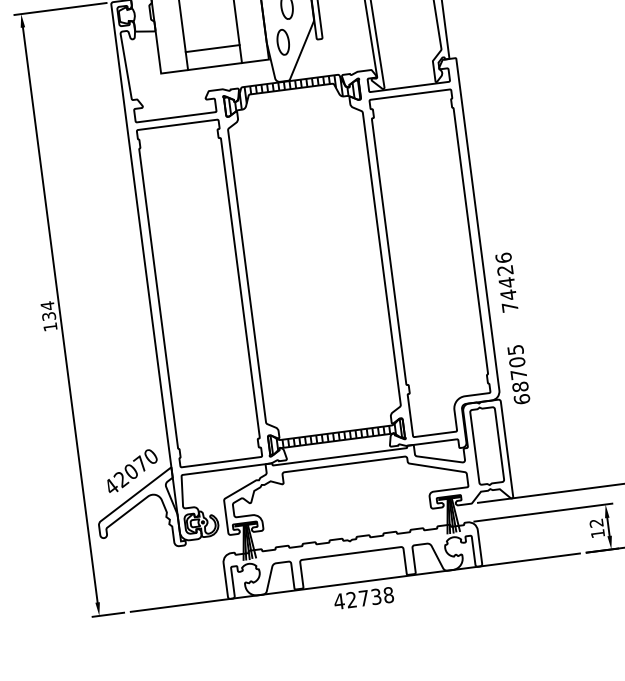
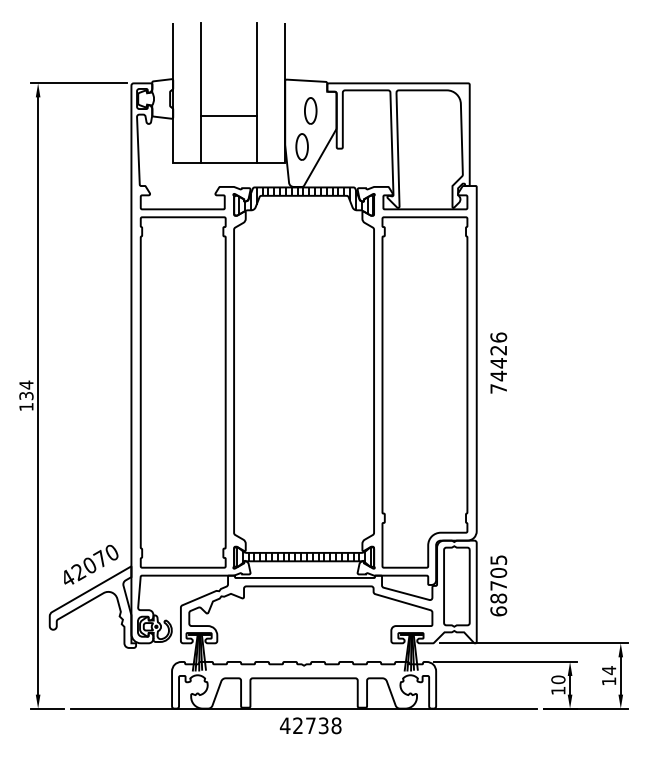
line: (213, 49) -> (229, 116), moved
text: (506, 282) -> (498, 362), moved
text: (518, 374) -> (498, 585), moved
text: (596, 522) -> (558, 679), 12 -> 10

